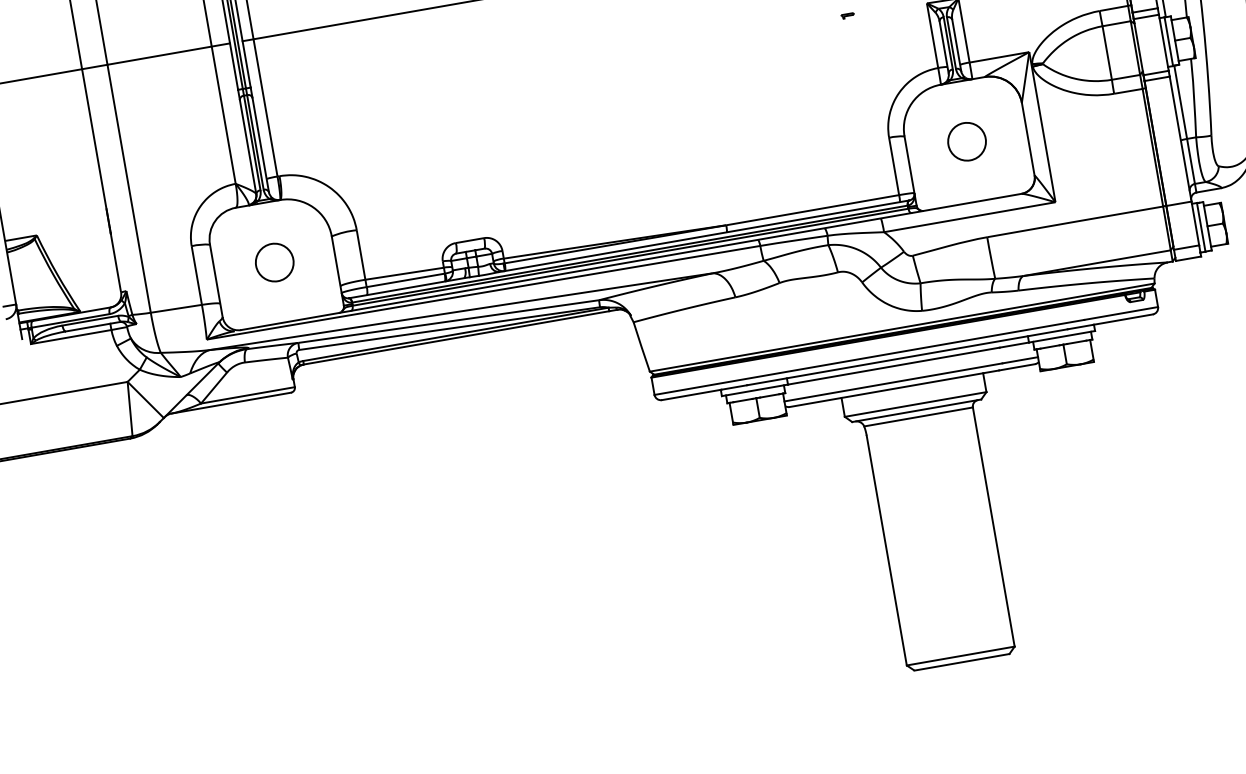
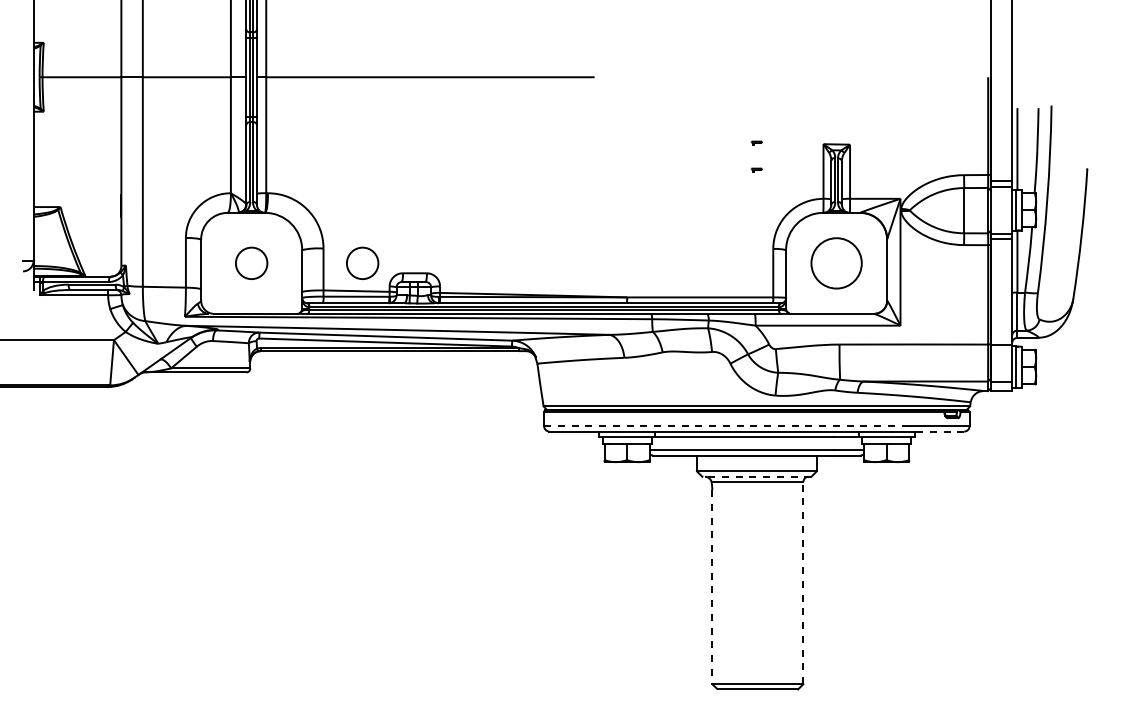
part: (852, 47) -> (756, 169), added
circle: (966, 141) -> (836, 263), size x1.6
circle: (405, 238) -> (362, 262), added
line: (1122, 319) -> (938, 431), solid -> dashed
line: (869, 357) -> (725, 426), solid -> dashed
line: (916, 410) -> (756, 476), solid -> dashed
line: (993, 526) -> (803, 582), solid -> dashed
line: (887, 550) -> (712, 587), solid -> dashed

